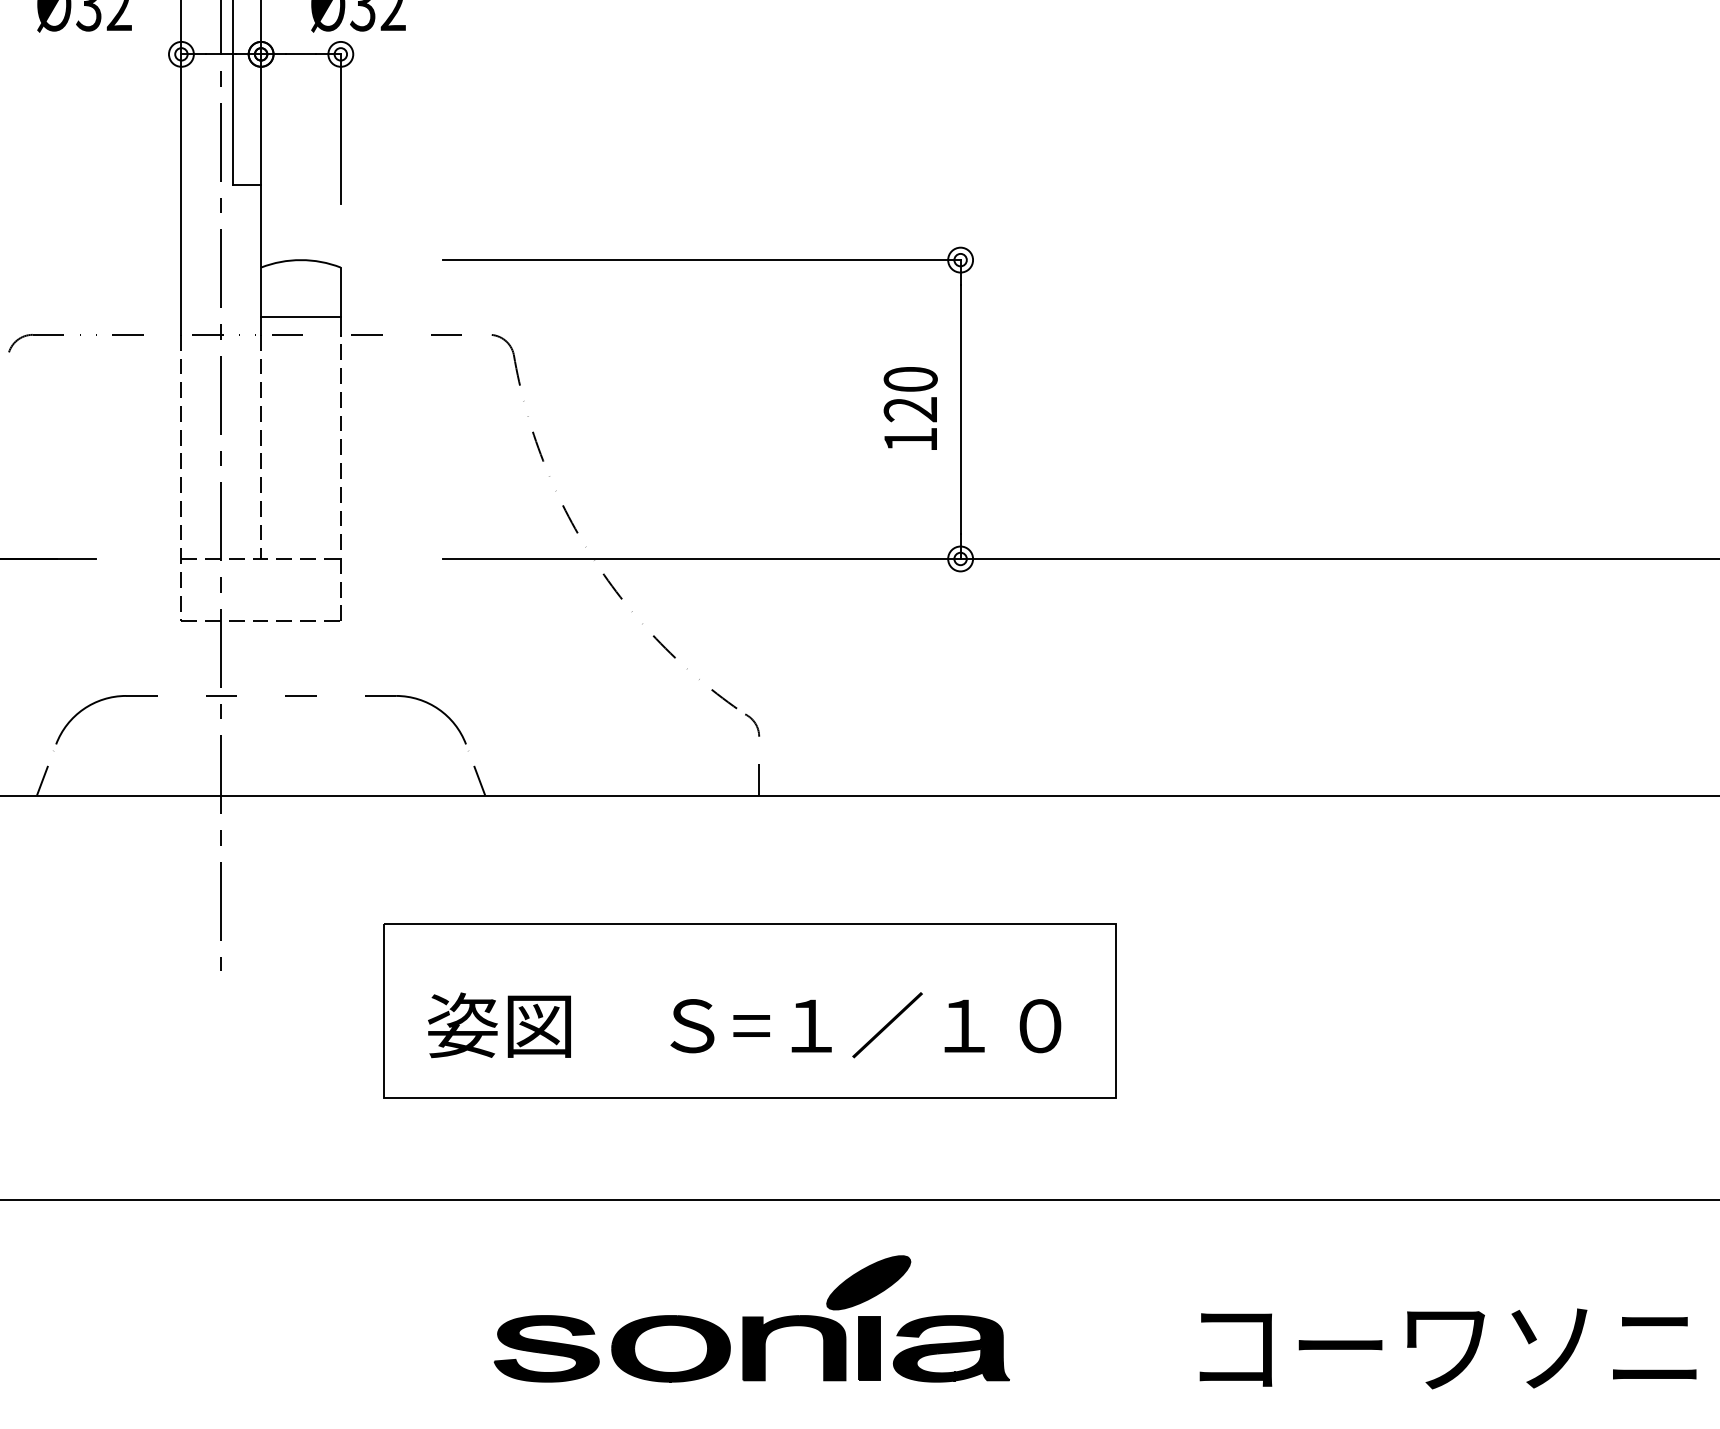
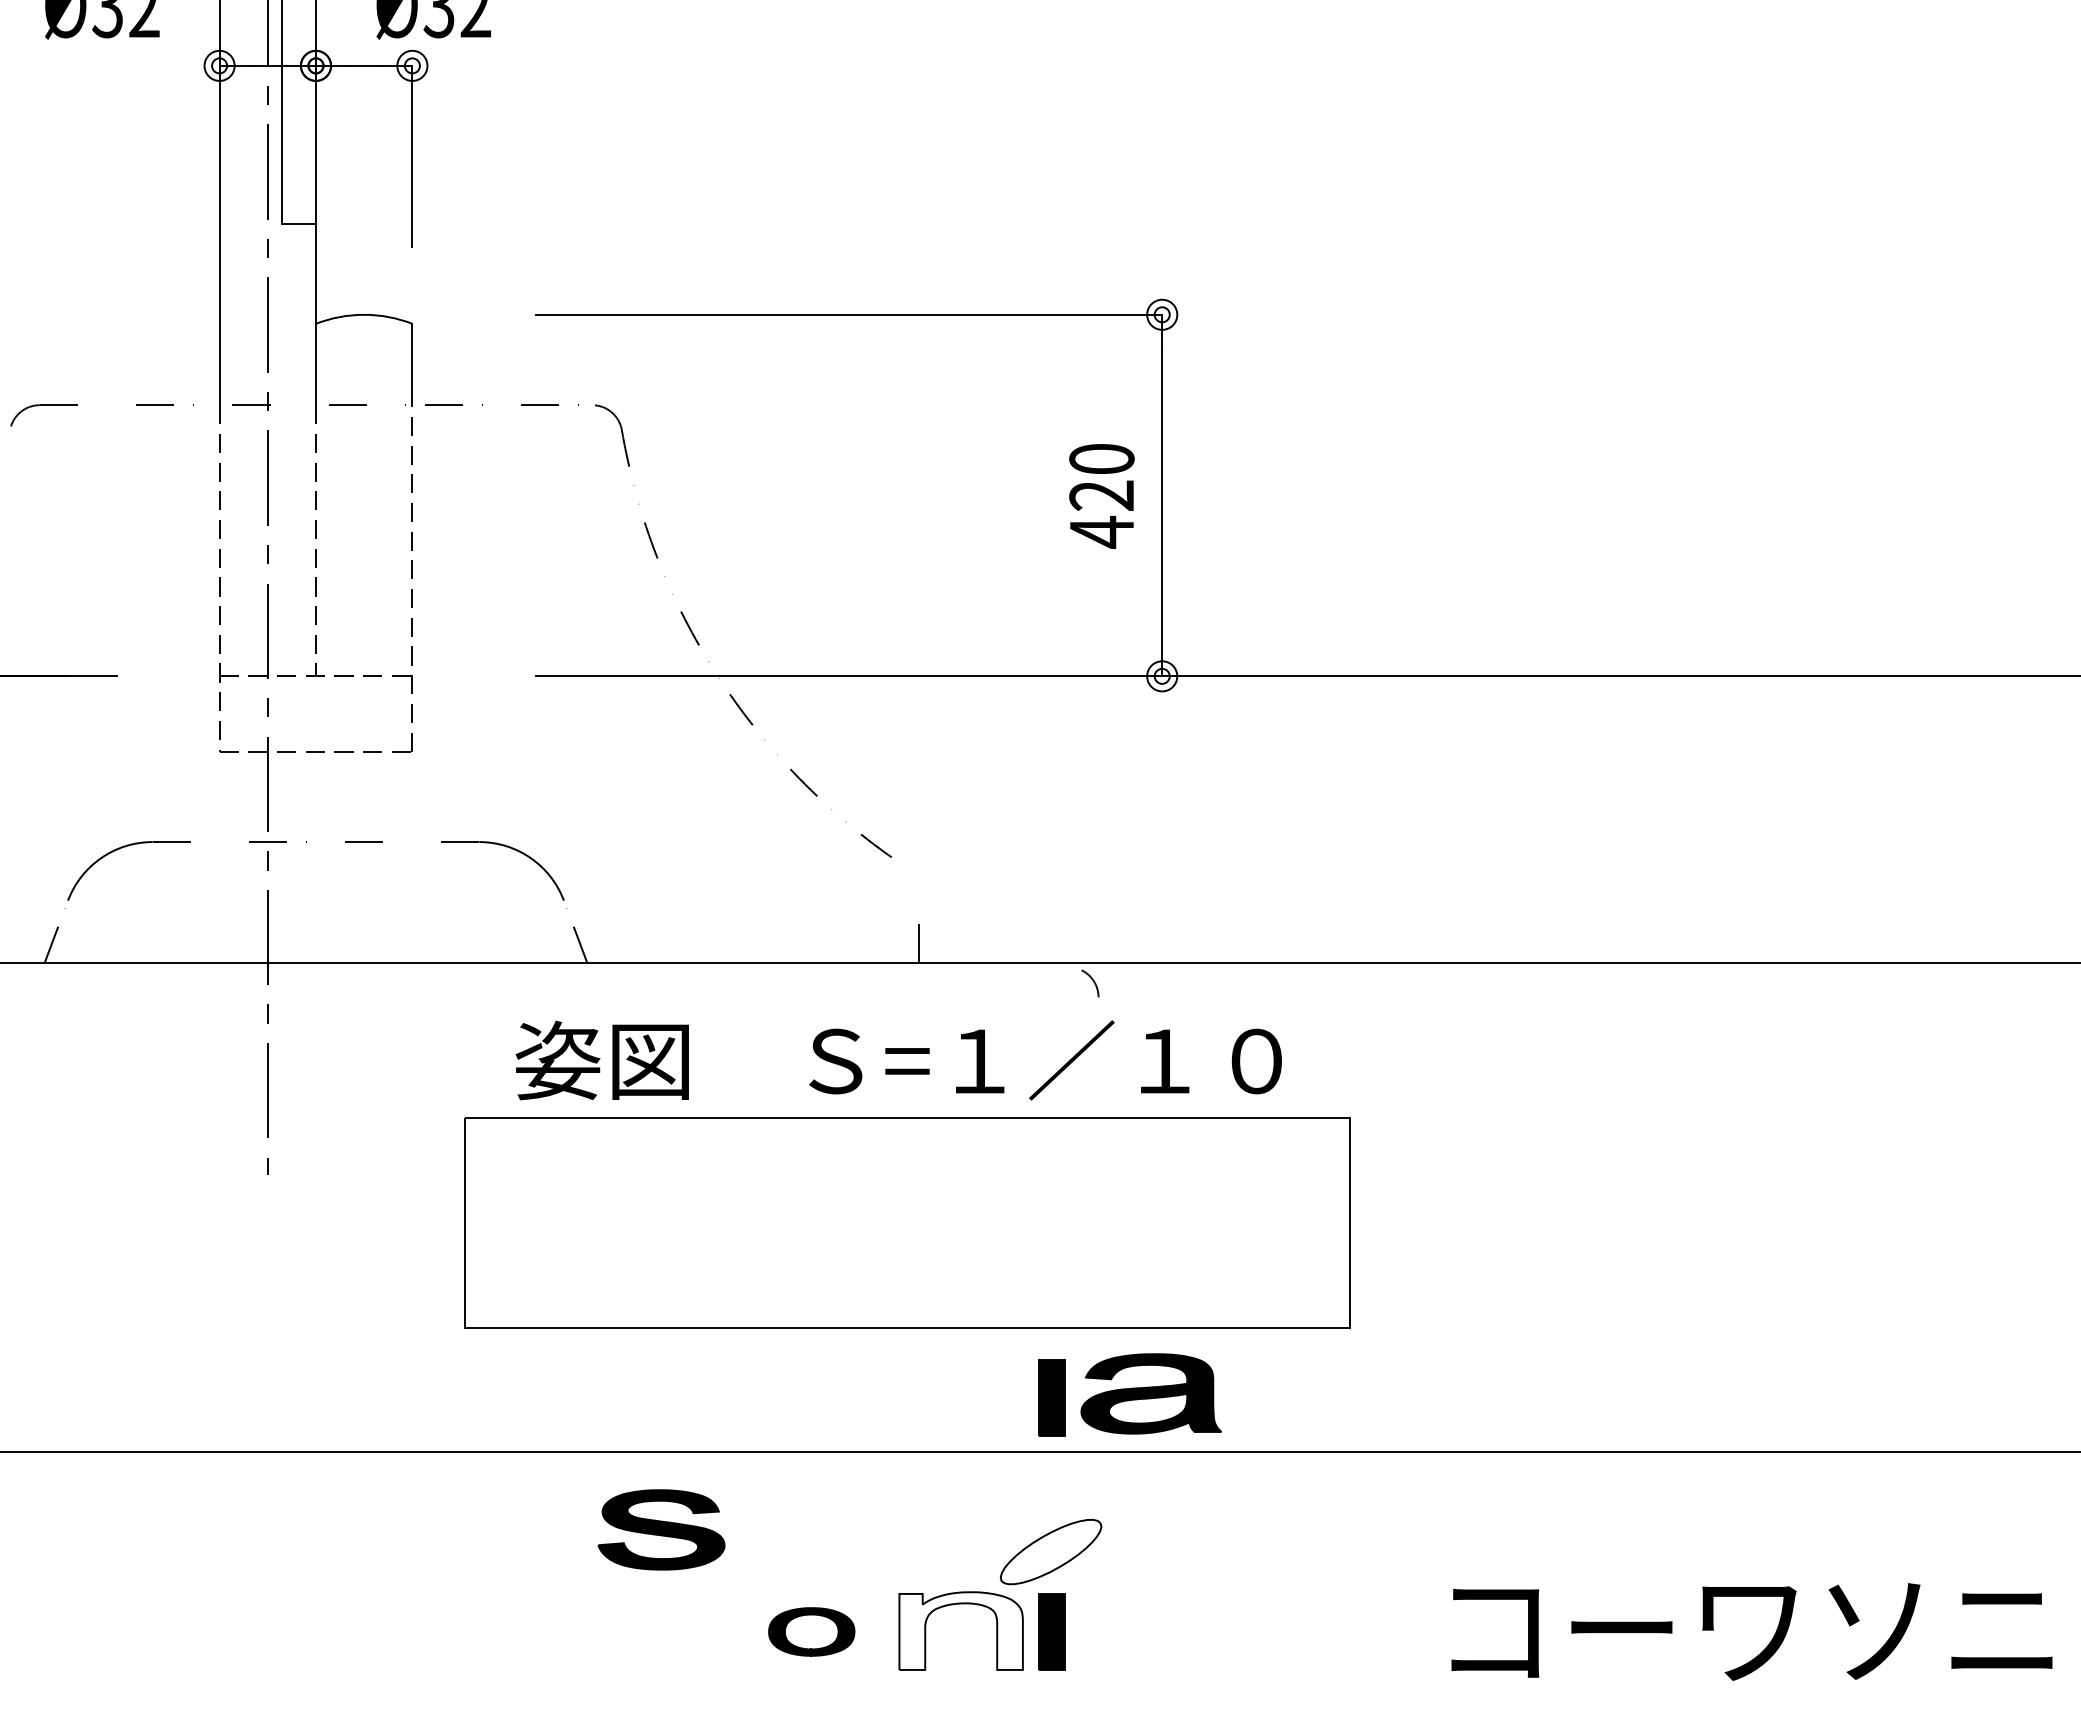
line: (300, 317) -> (363, 384), removed
text: (910, 439) -> (1101, 531), 120 -> 420
arc: (754, 723) -> (1092, 981), moved
text: (744, 1025) -> (898, 1060), moved
part: (869, 1155) -> (1051, 1397), added
fill: (868, 1282) -> (1050, 1551), removed
fill: (793, 1347) -> (960, 1630), removed
part: (546, 1348) -> (661, 1529), moved
part: (670, 1348) -> (811, 1631), size x0.6
part: (950, 1348) -> (1150, 1393), moved

